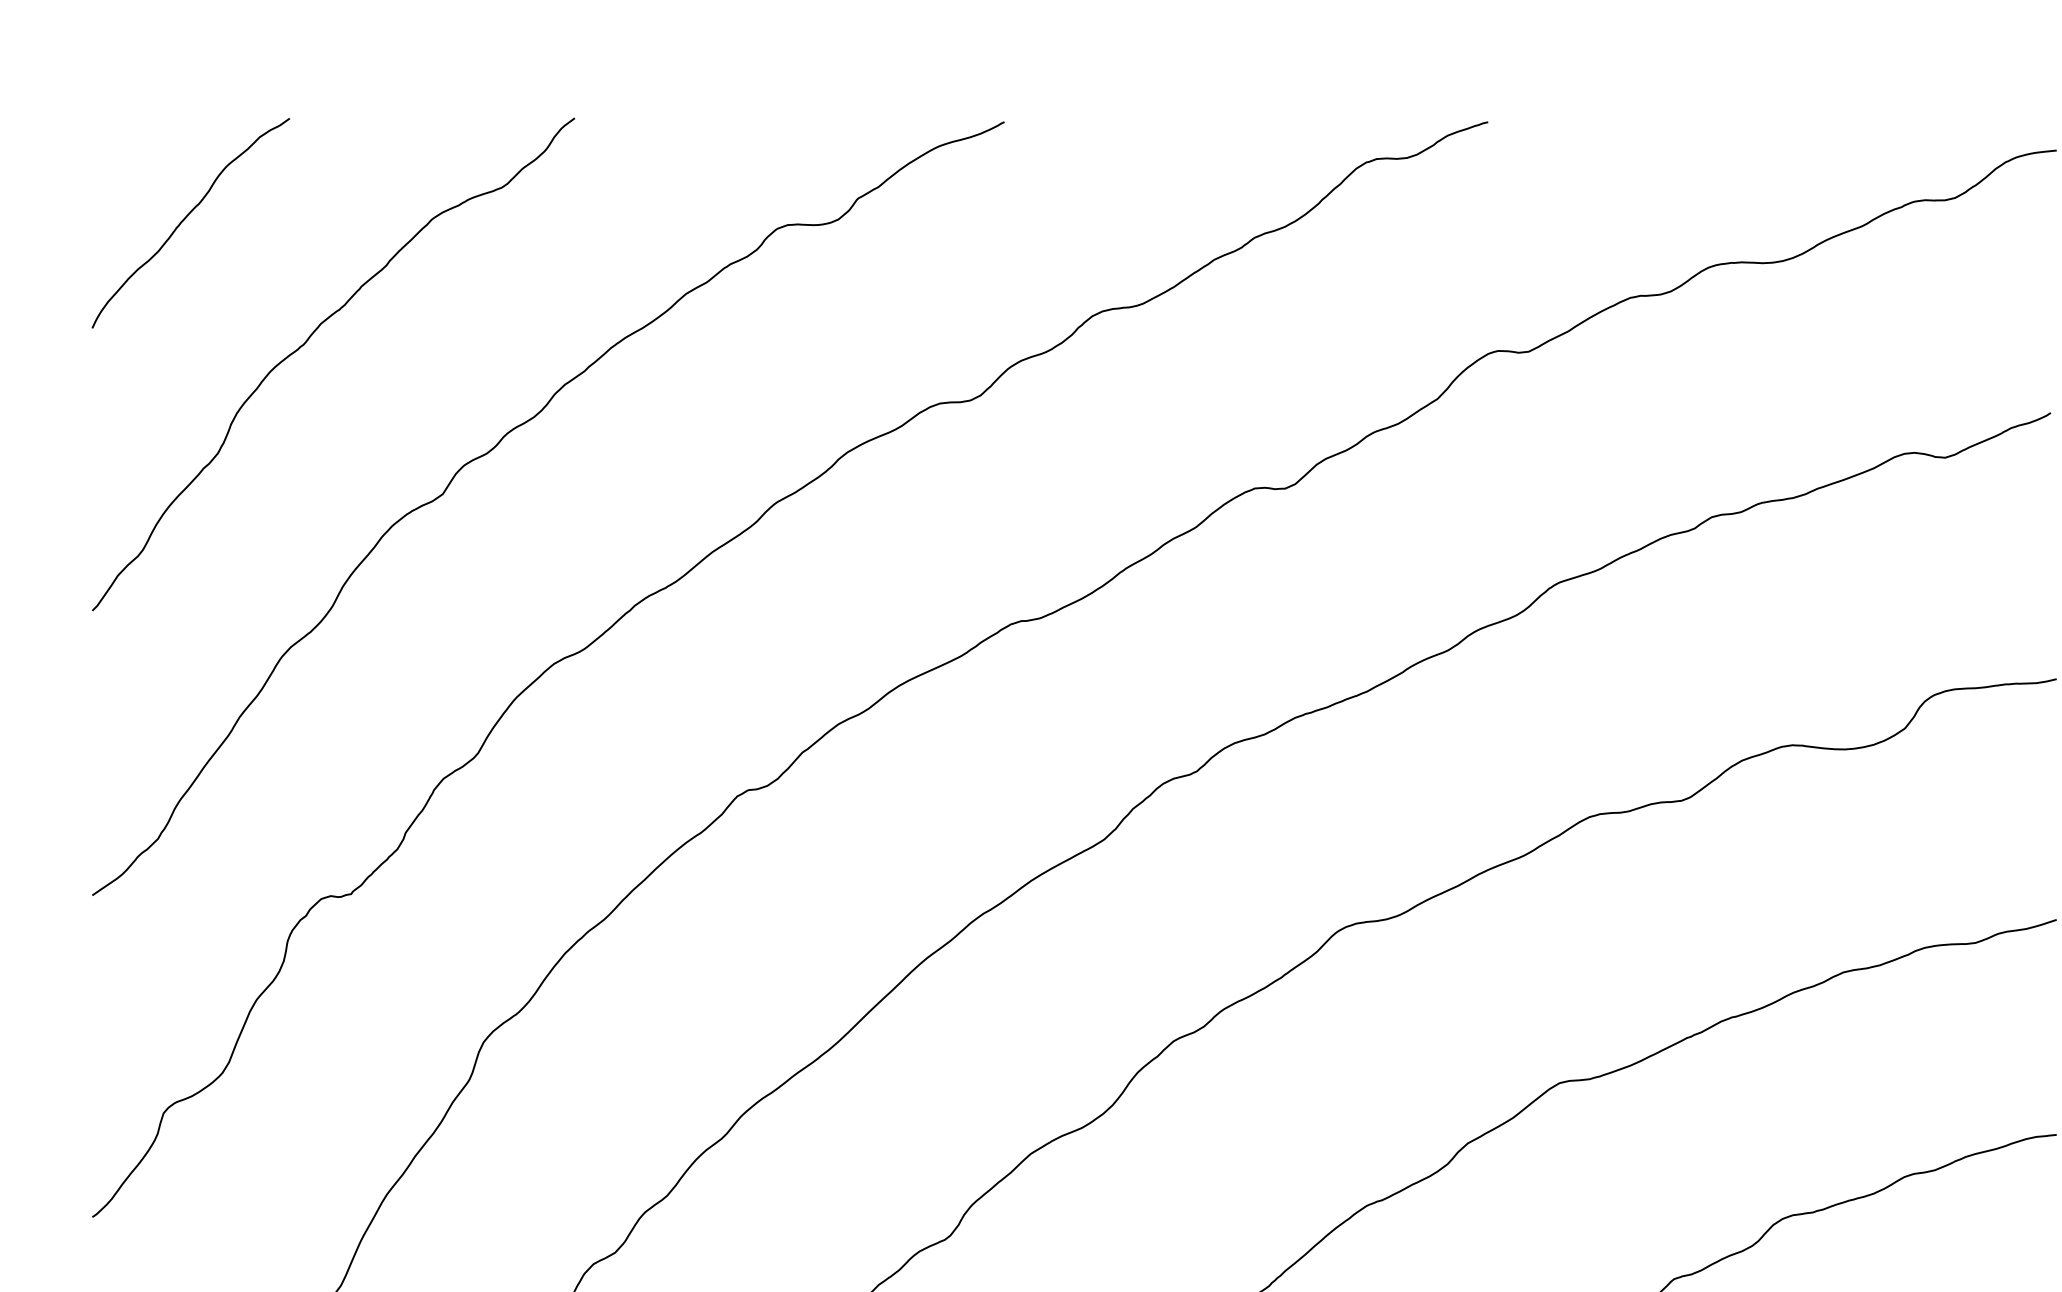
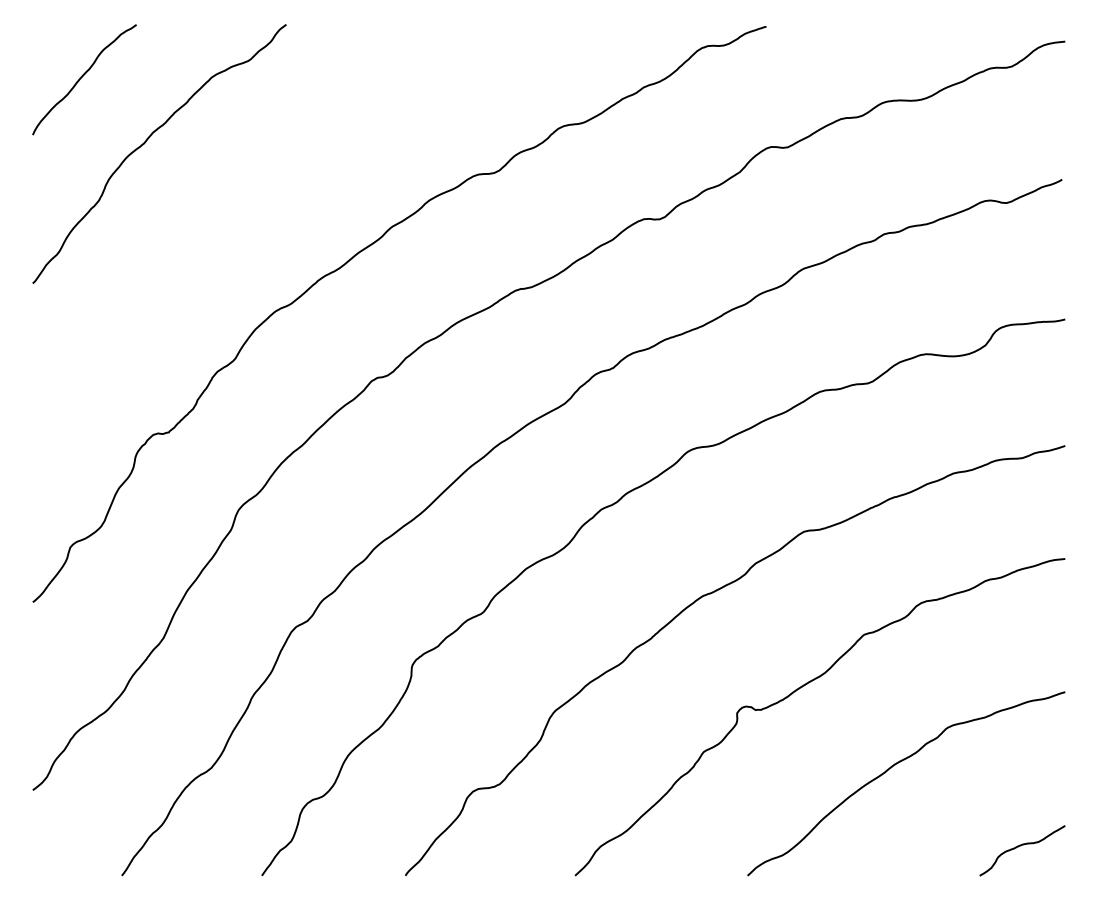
curve: (493, 450) -> (243, 199), removed

